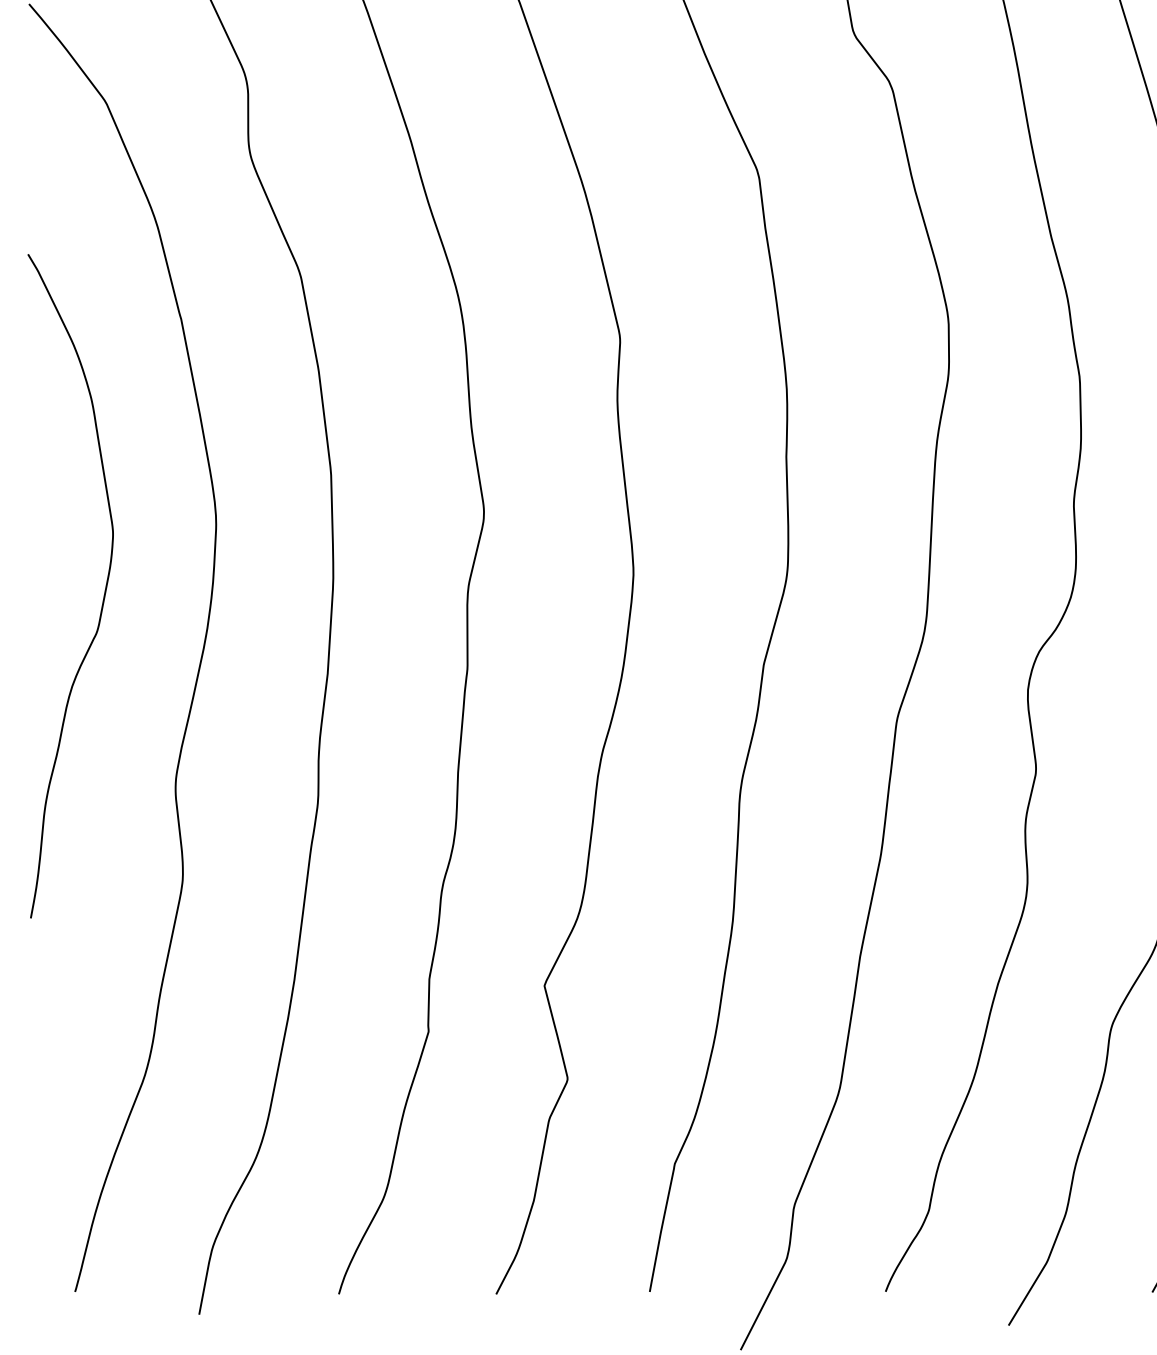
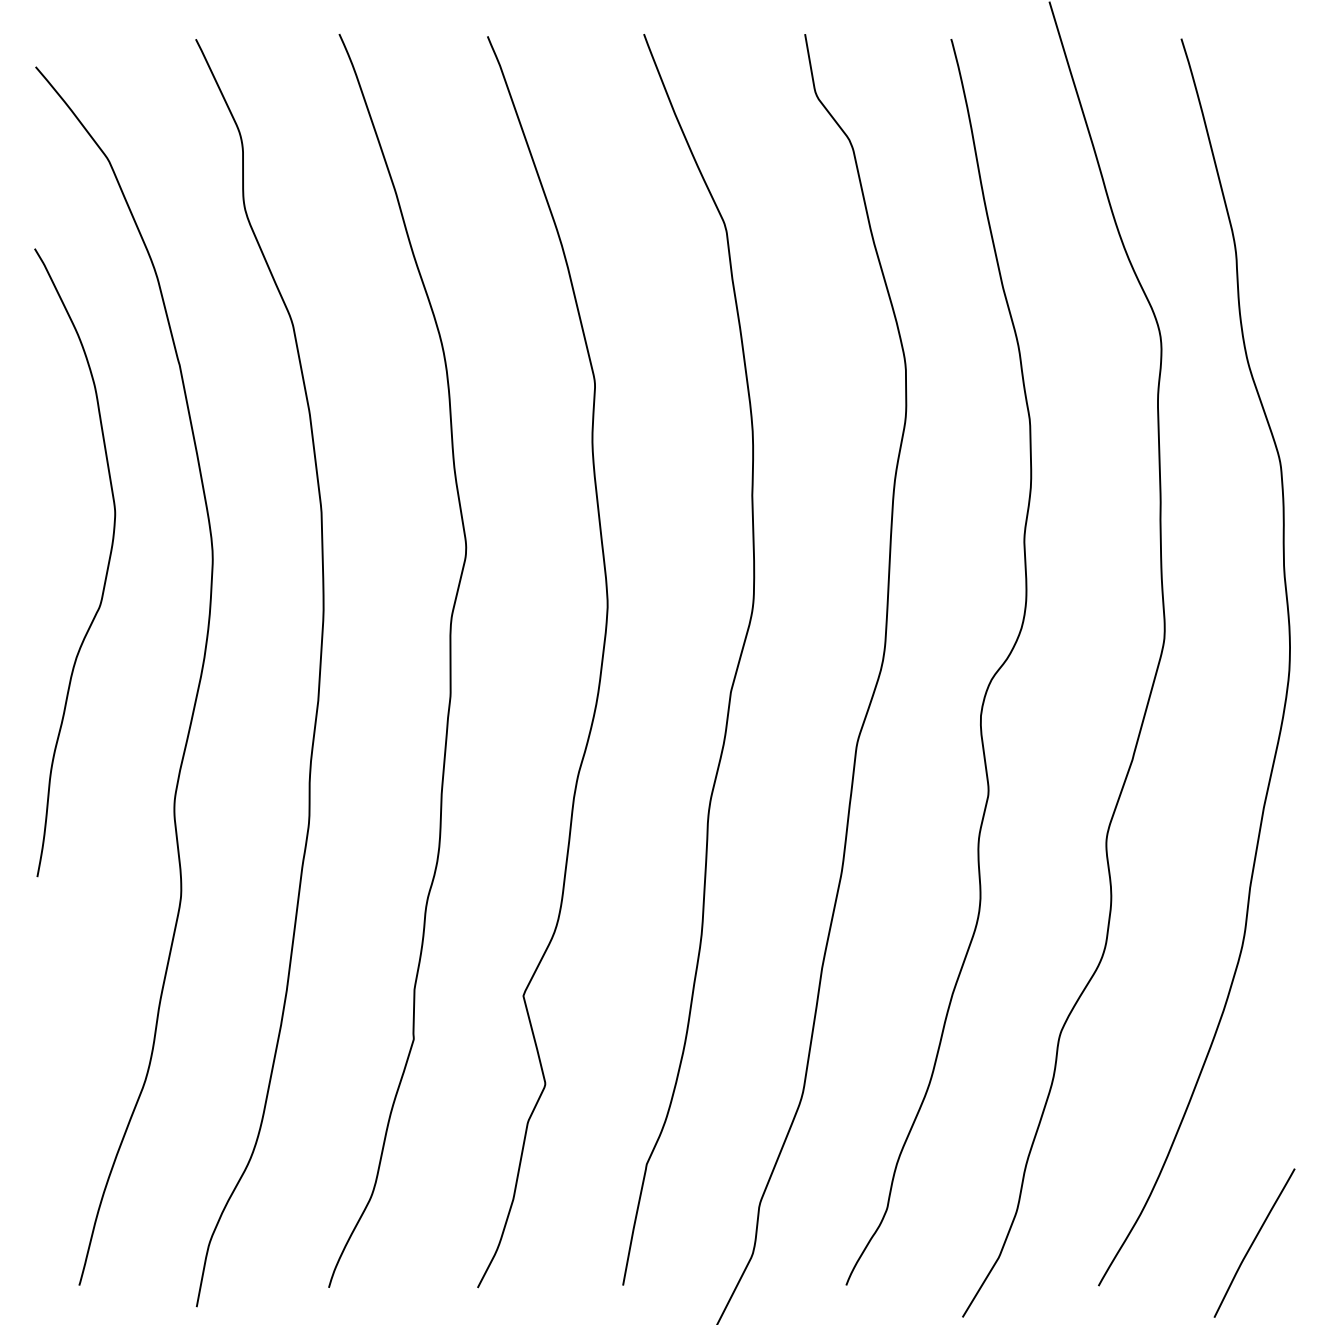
curve: (103, 593) -> (106, 569), moved

